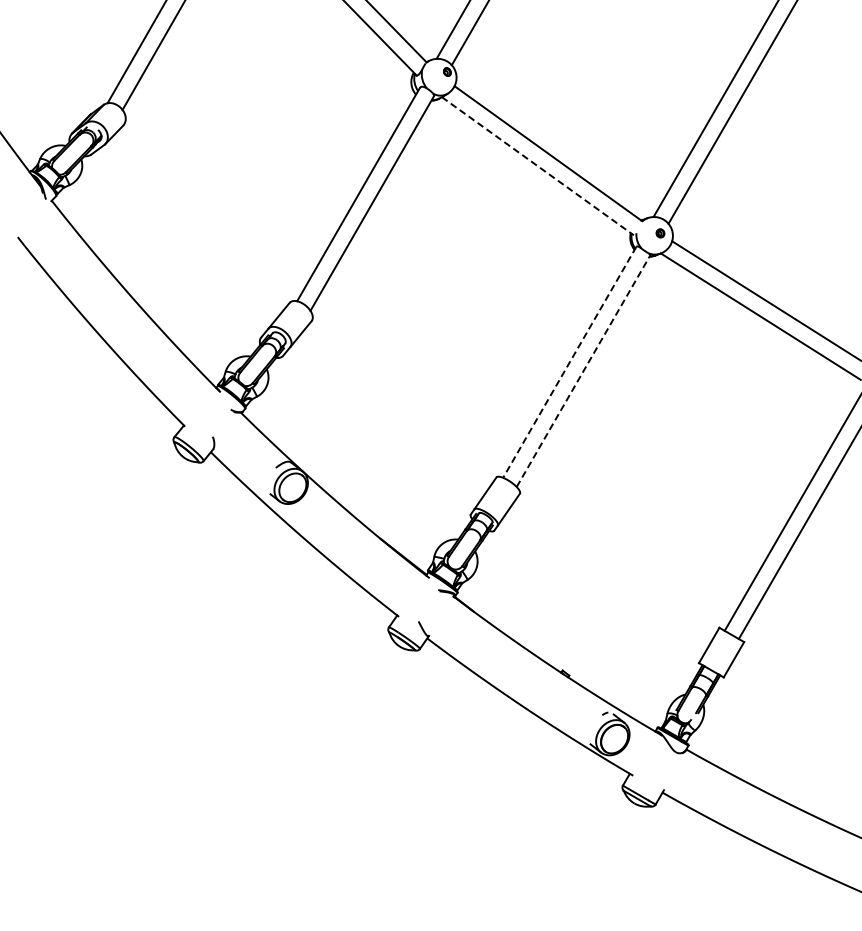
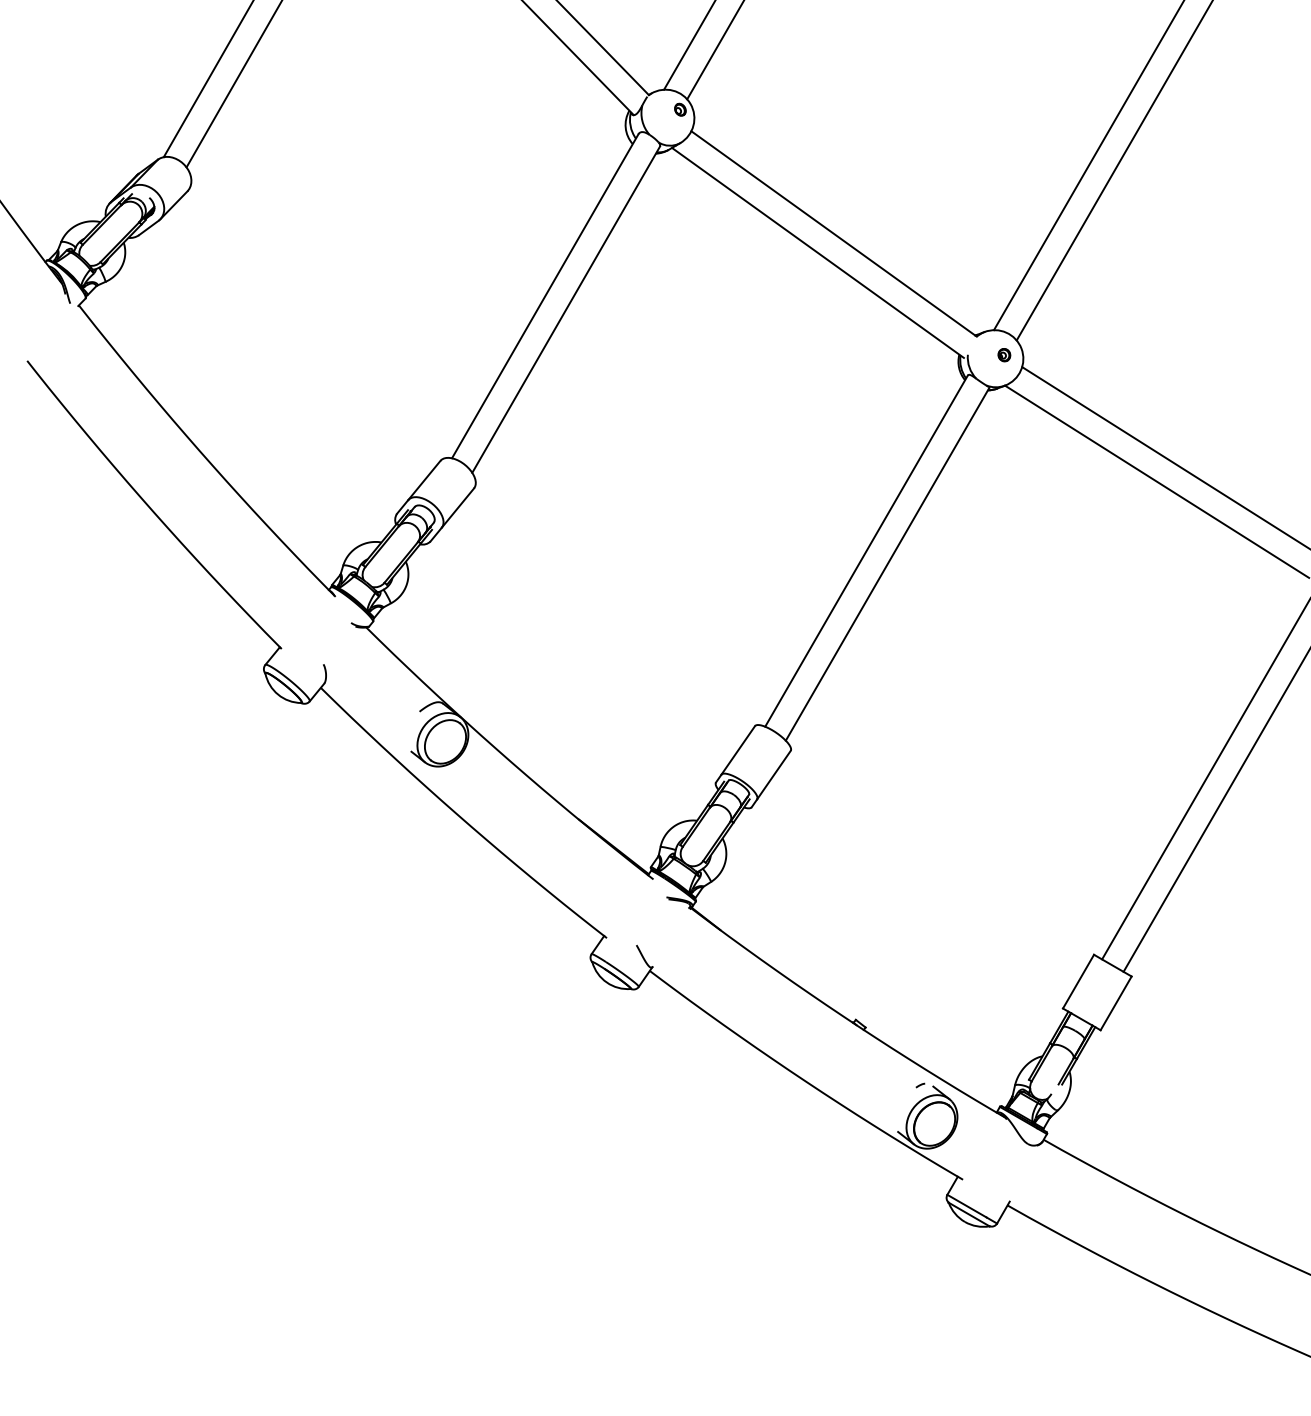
line: (538, 166) -> (818, 253), dashed -> solid
line: (569, 362) -> (866, 551), dashed -> solid
line: (583, 371) -> (887, 565), dashed -> solid

